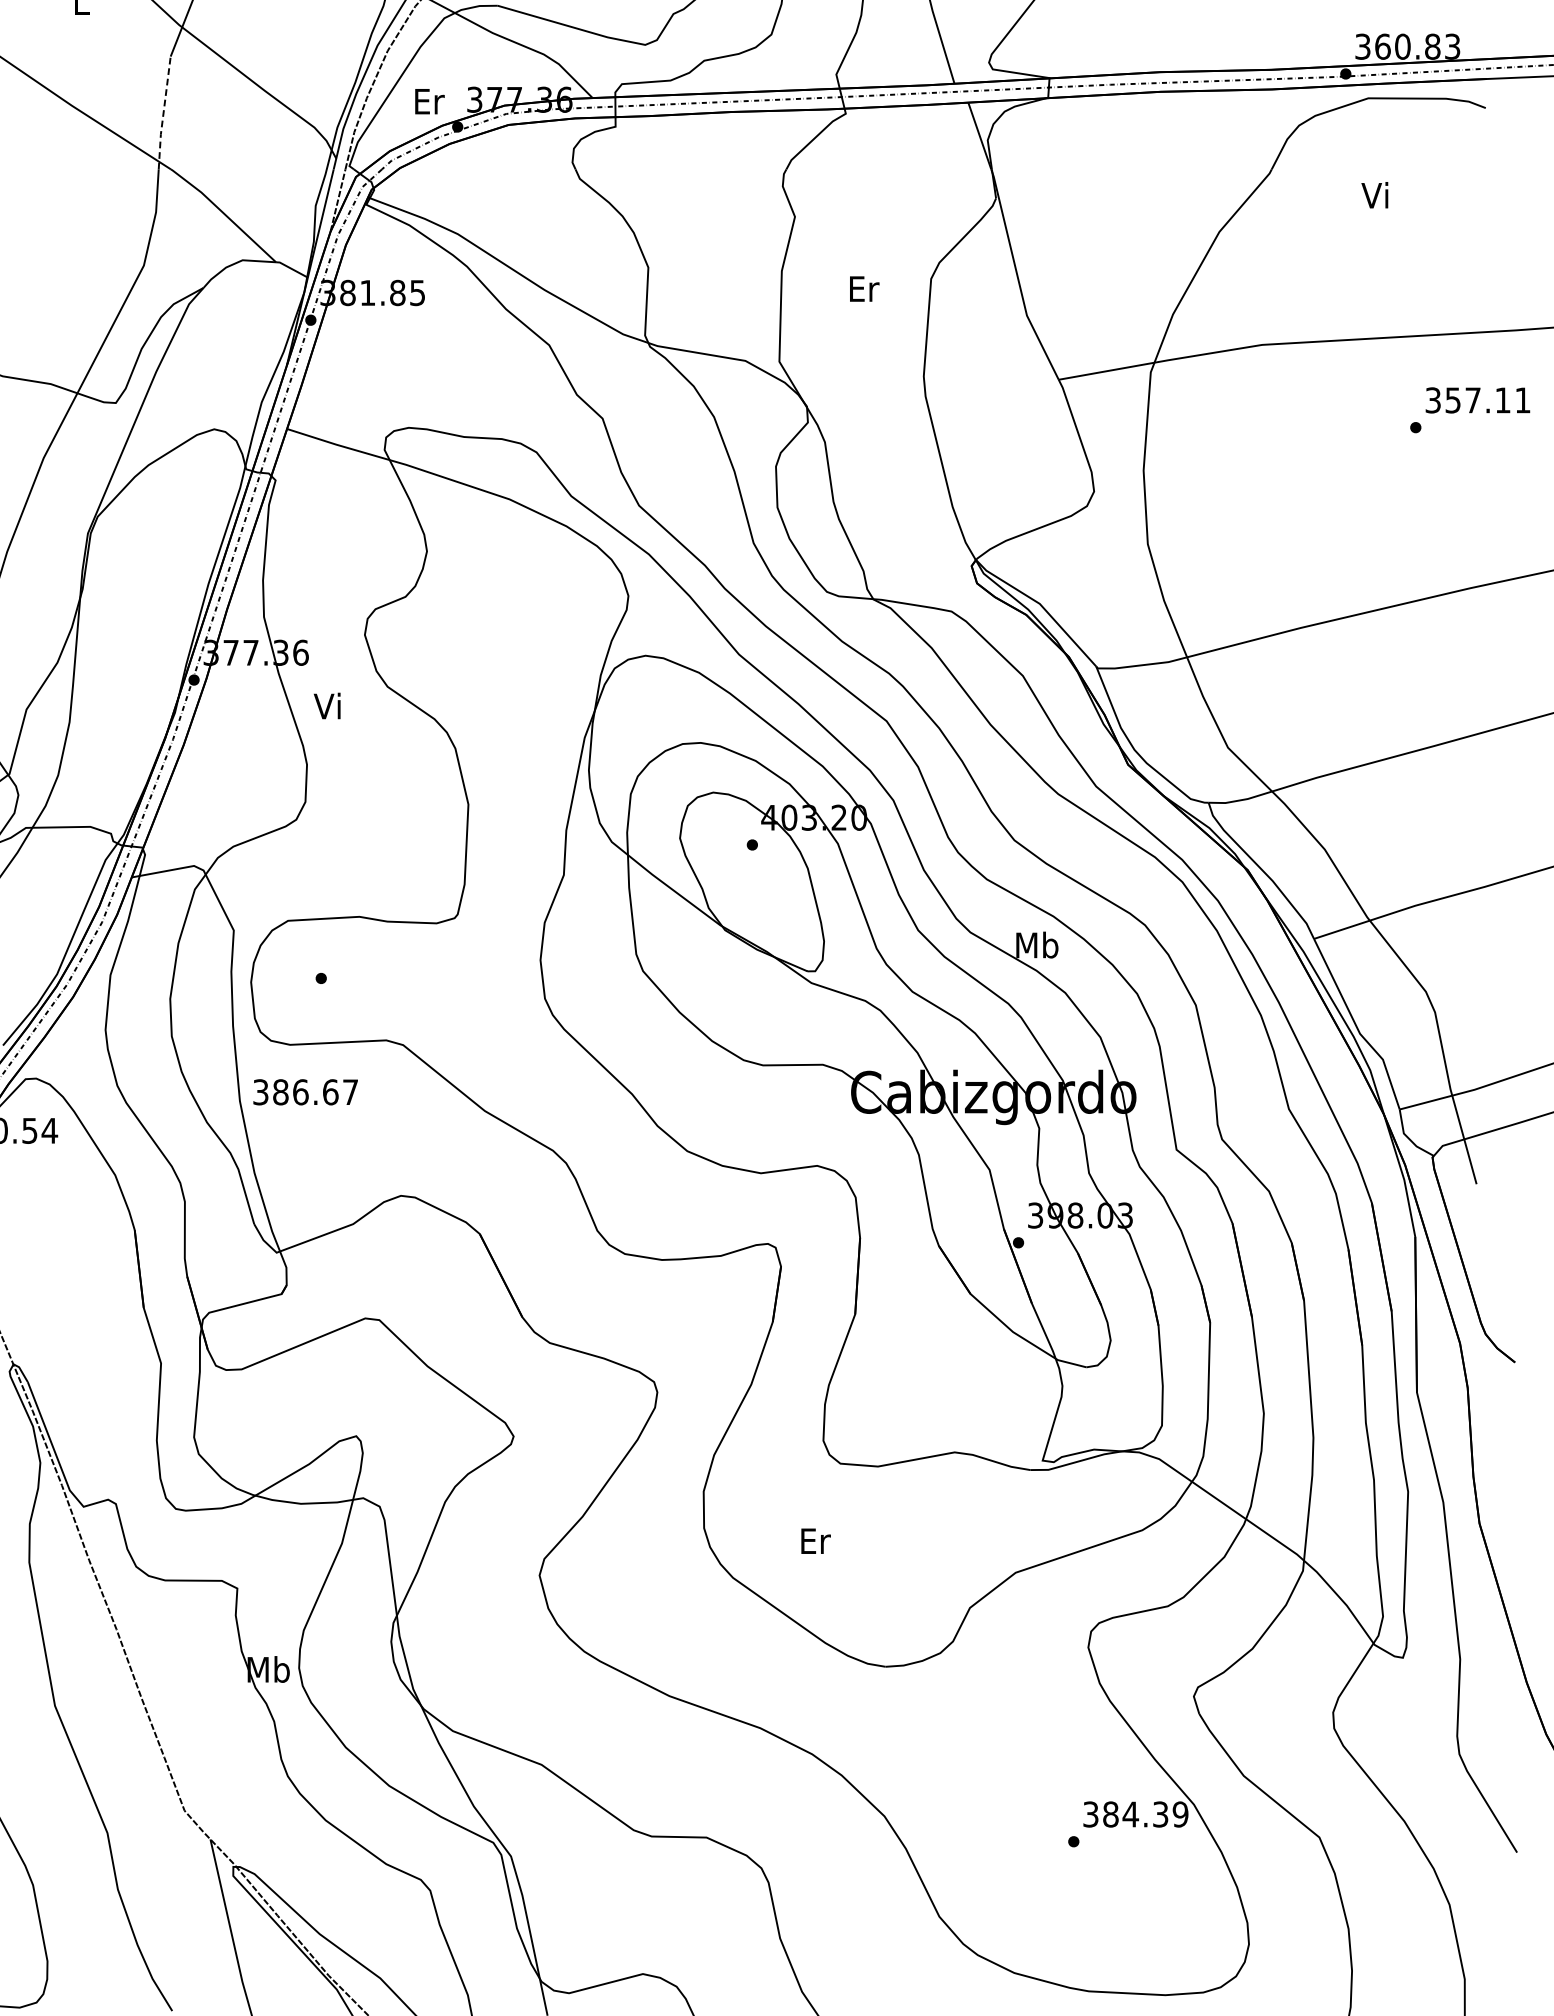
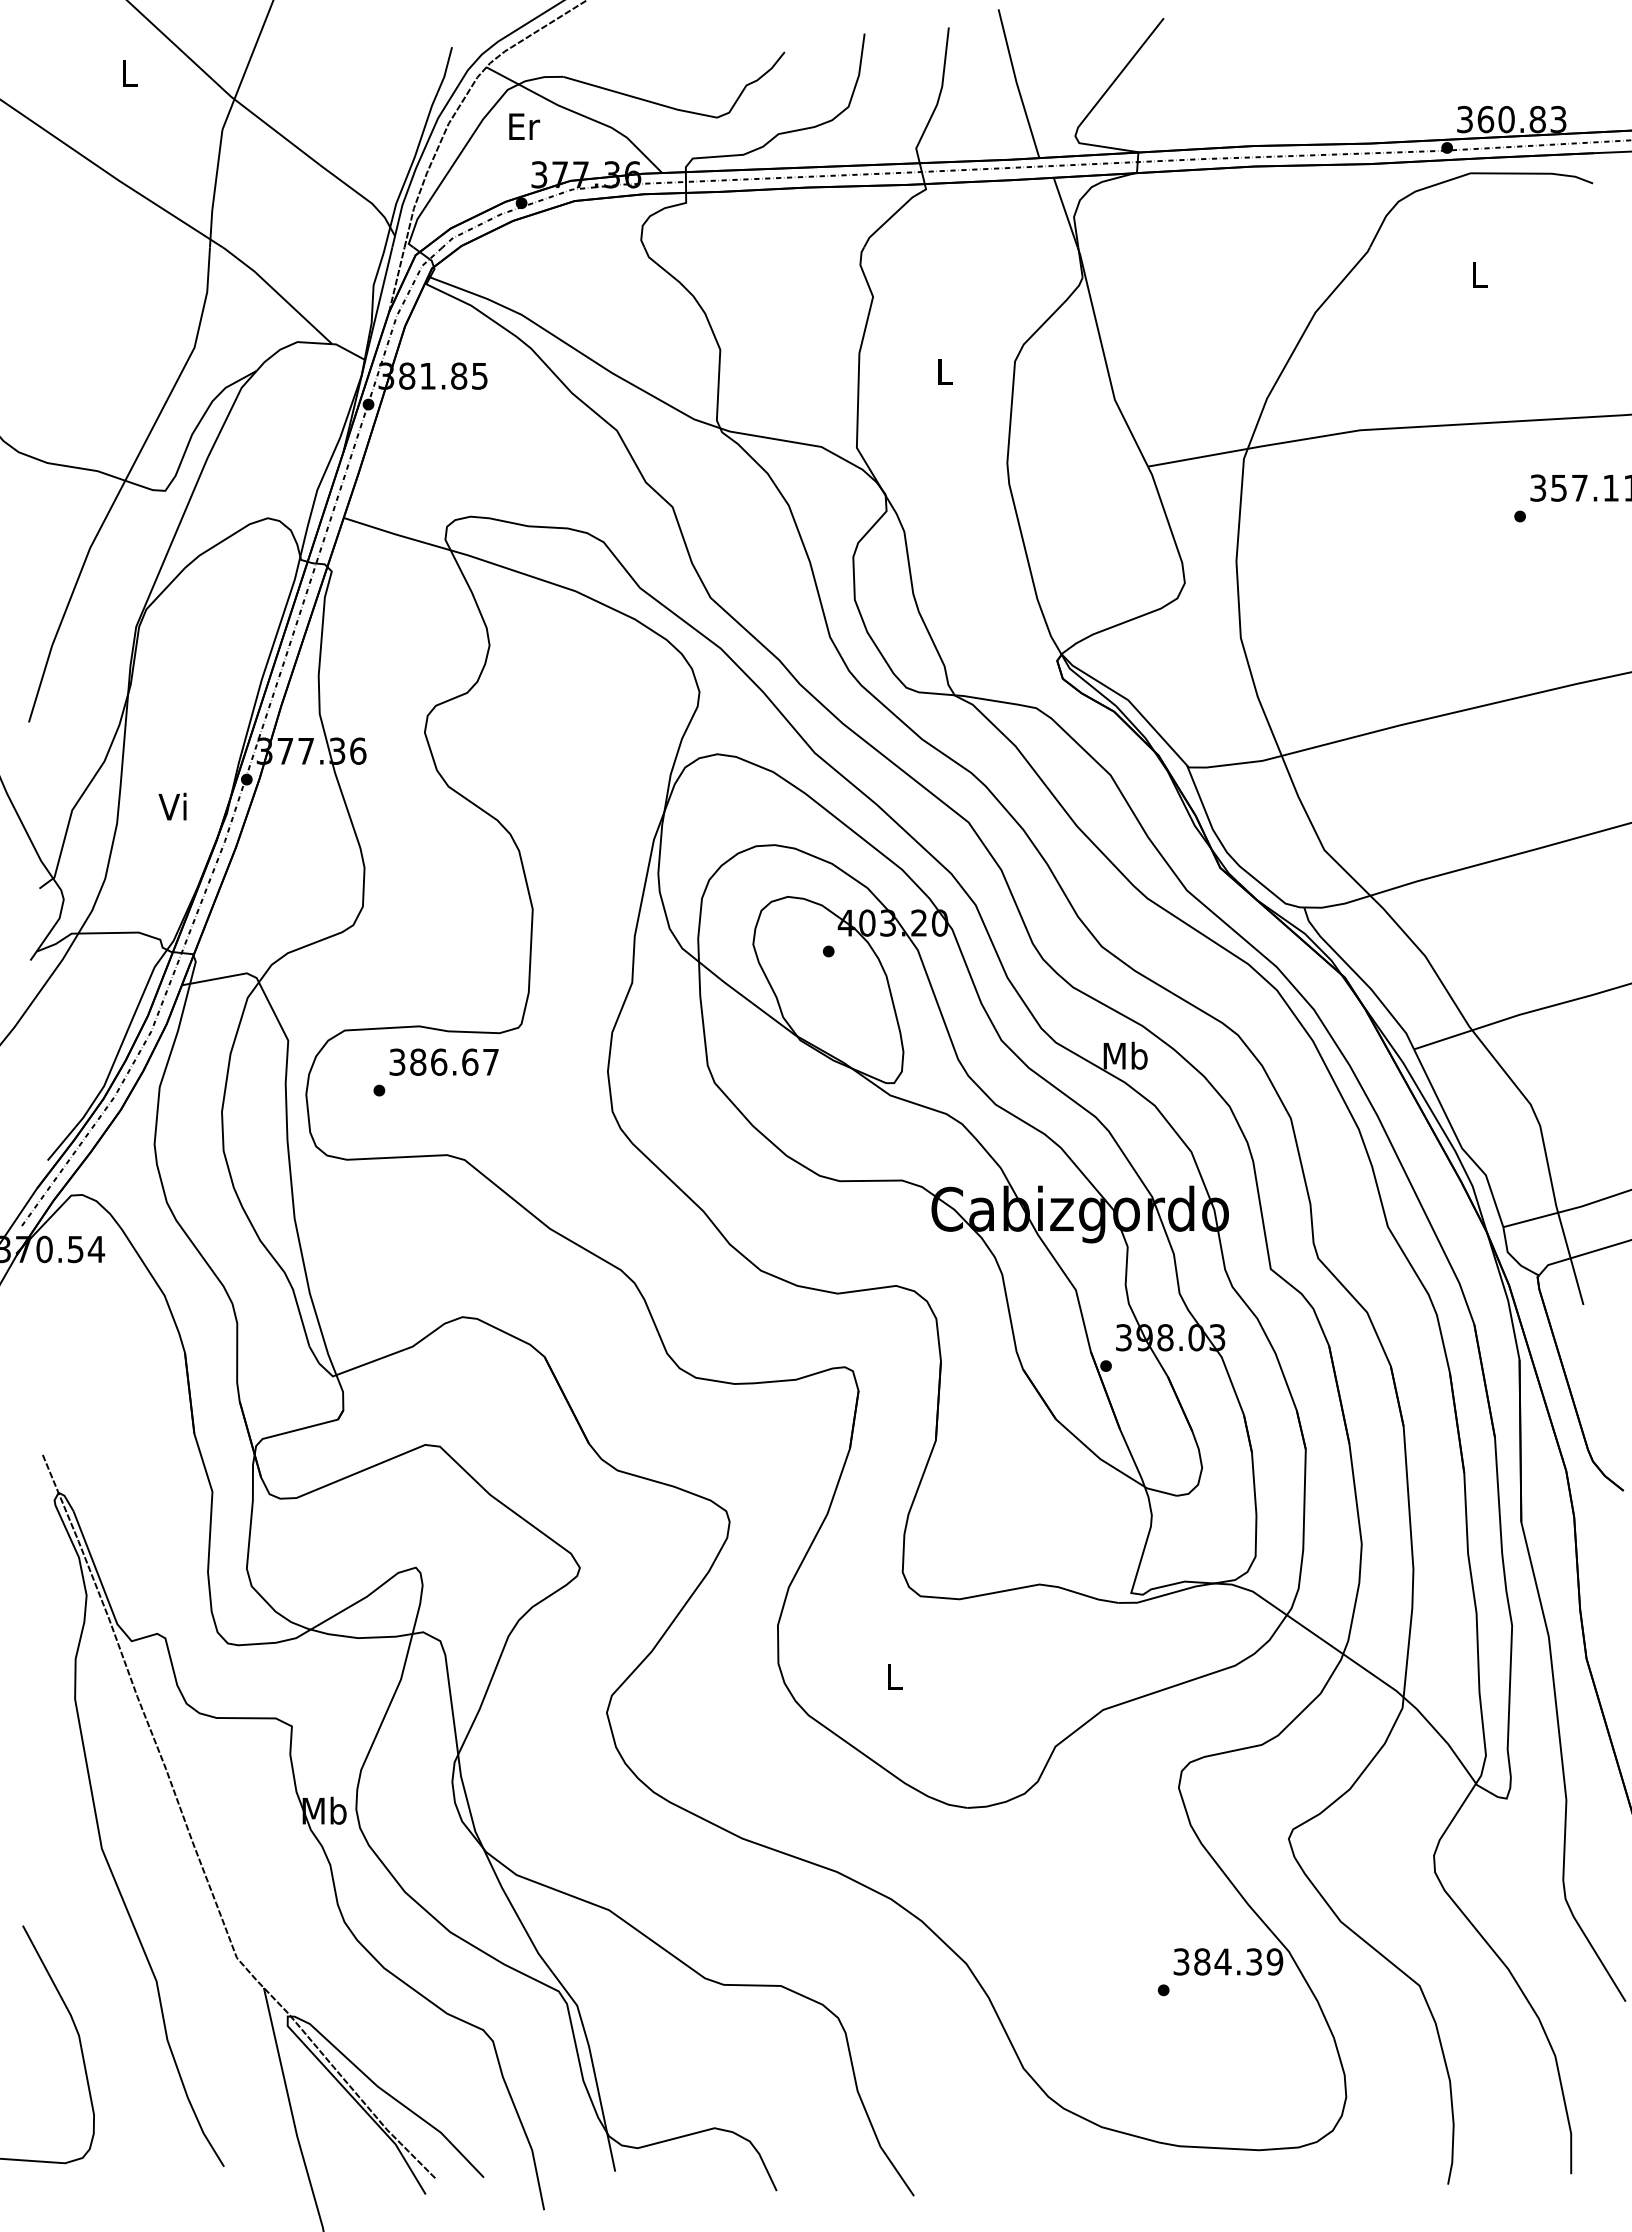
text: (429, 101) -> (524, 126), moved
line: (163, 113) -> (214, 189), dashed -> solid
text: (1374, 194) -> (1477, 273), Vi -> L
text: (864, 288) -> (945, 371), Er -> L
text: (327, 705) -> (172, 806), moved
text: (305, 1091) -> (443, 1061), moved
text: (815, 1541) -> (894, 1677), Er -> L

